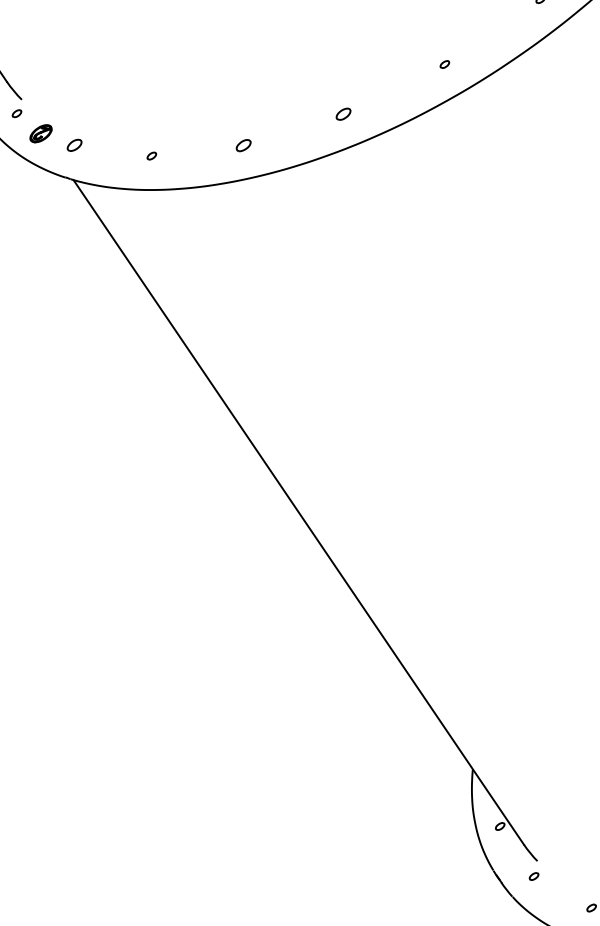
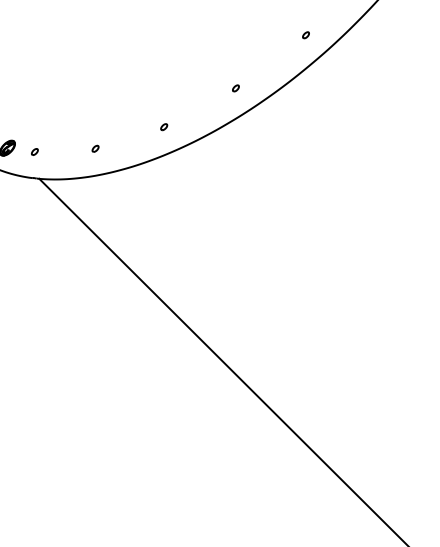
part: (343, 114) -> (235, 88), size x0.62
part: (74, 144) -> (34, 151), size x0.62
part: (243, 145) -> (164, 127), size x0.62

